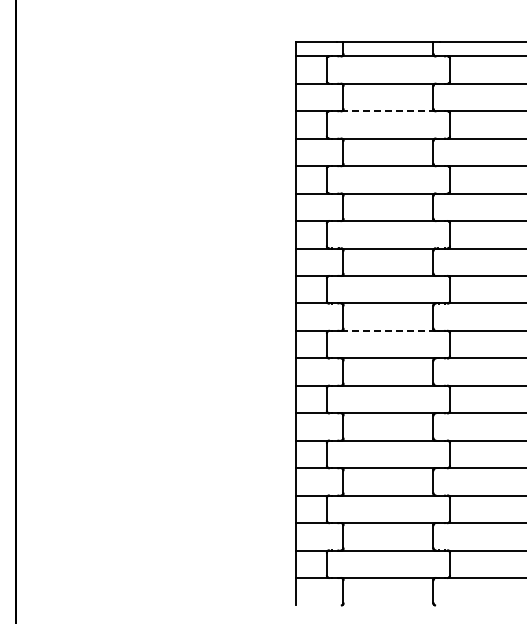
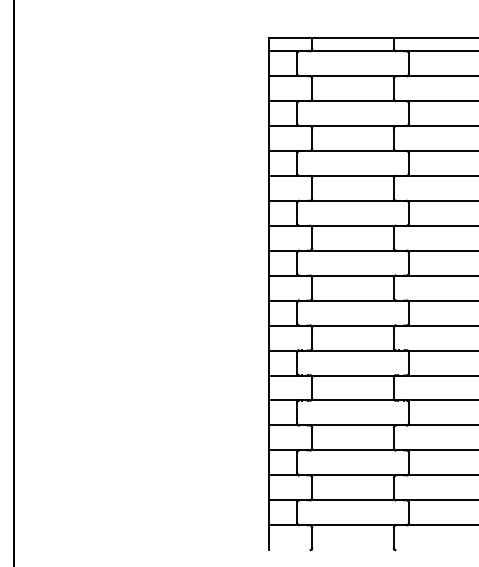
line: (388, 111) -> (353, 101), dashed -> solid
line: (388, 330) -> (353, 300), dashed -> solid

